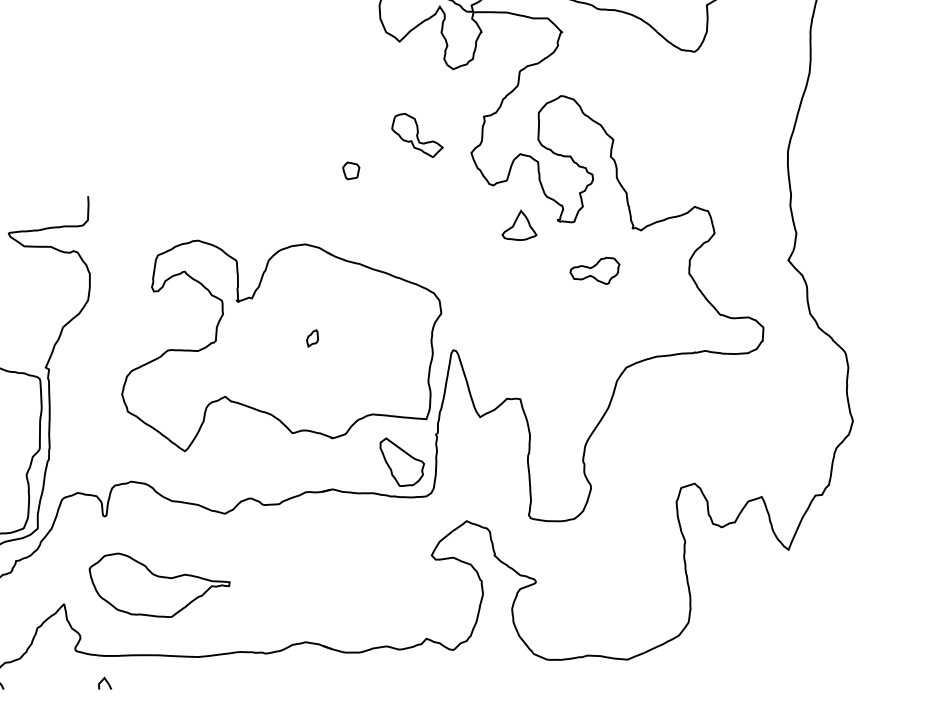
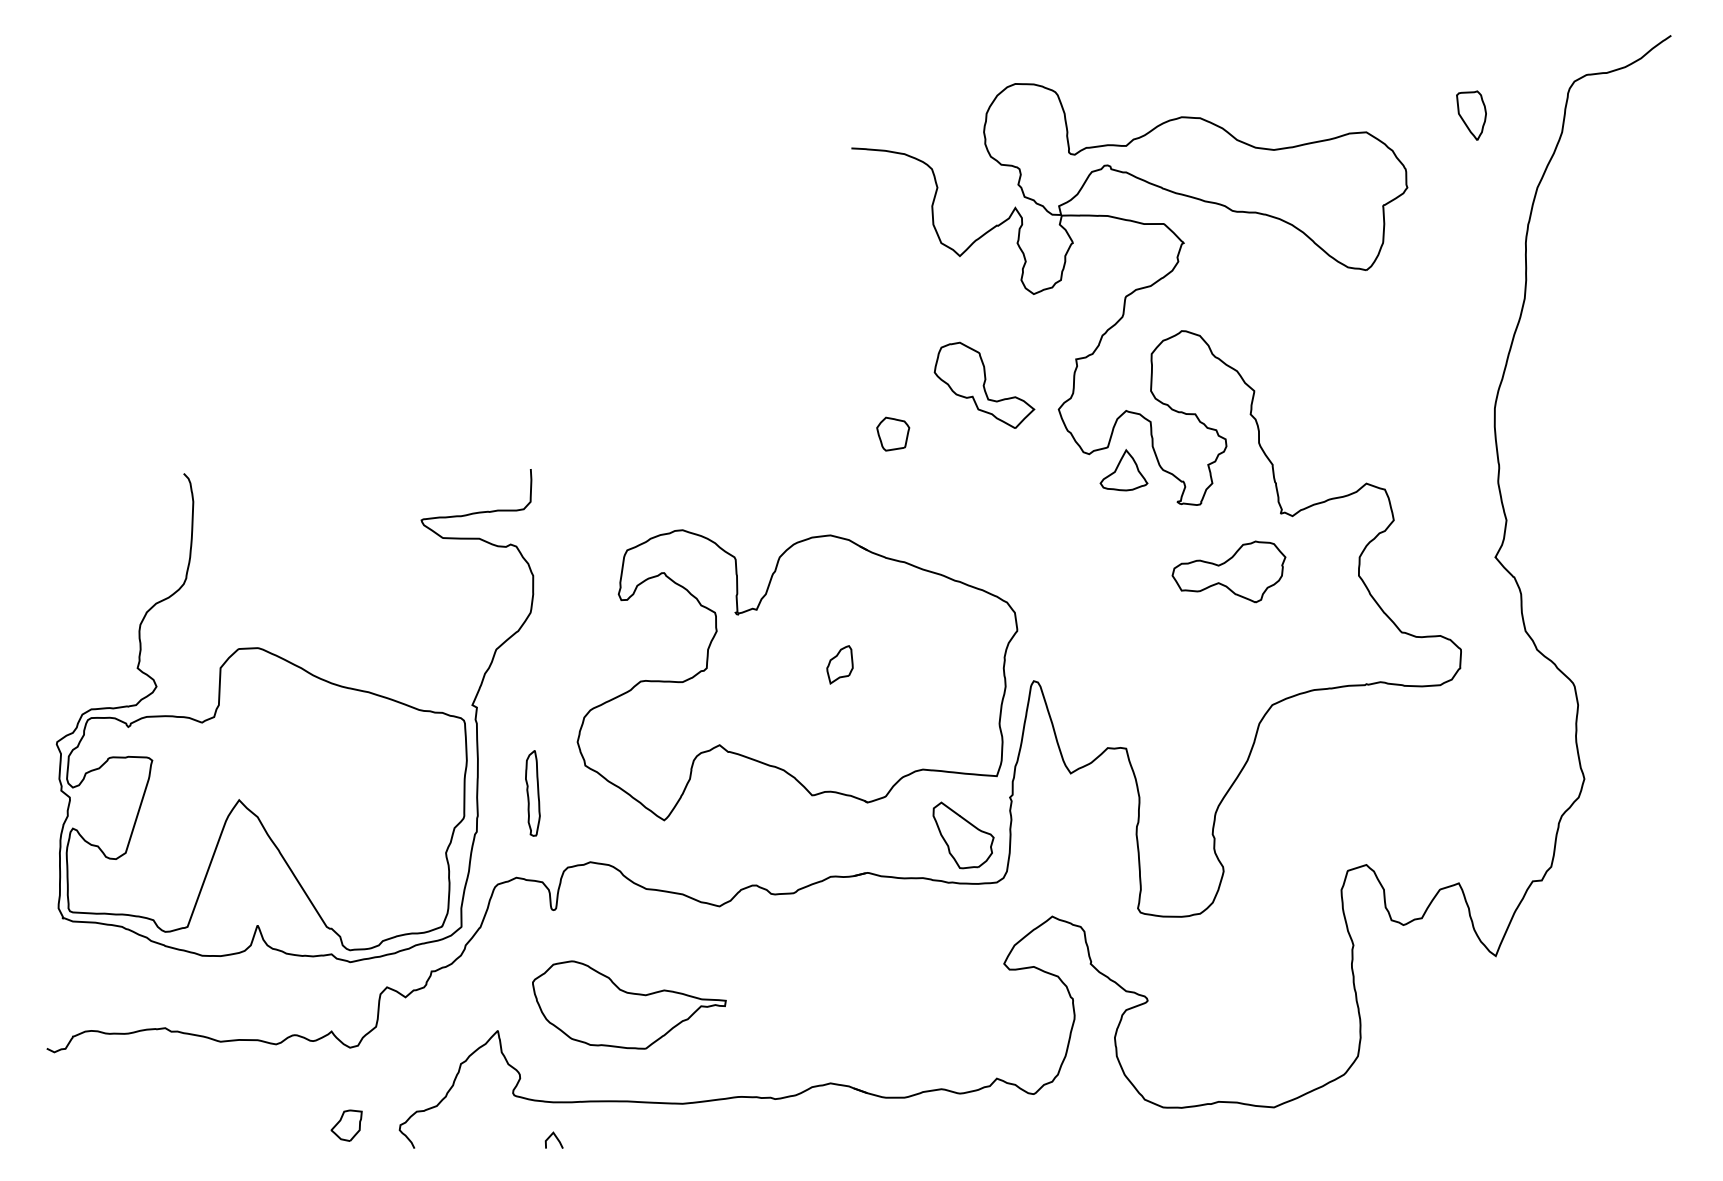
part: (417, 134) -> (984, 384), size x1.43
part: (351, 170) -> (893, 433), size x1.43
part: (519, 225) -> (1123, 470), moved
part: (594, 270) -> (1228, 571), size x1.67
part: (312, 338) -> (839, 664), size x1.67
part: (89, 431) -> (532, 793), added

